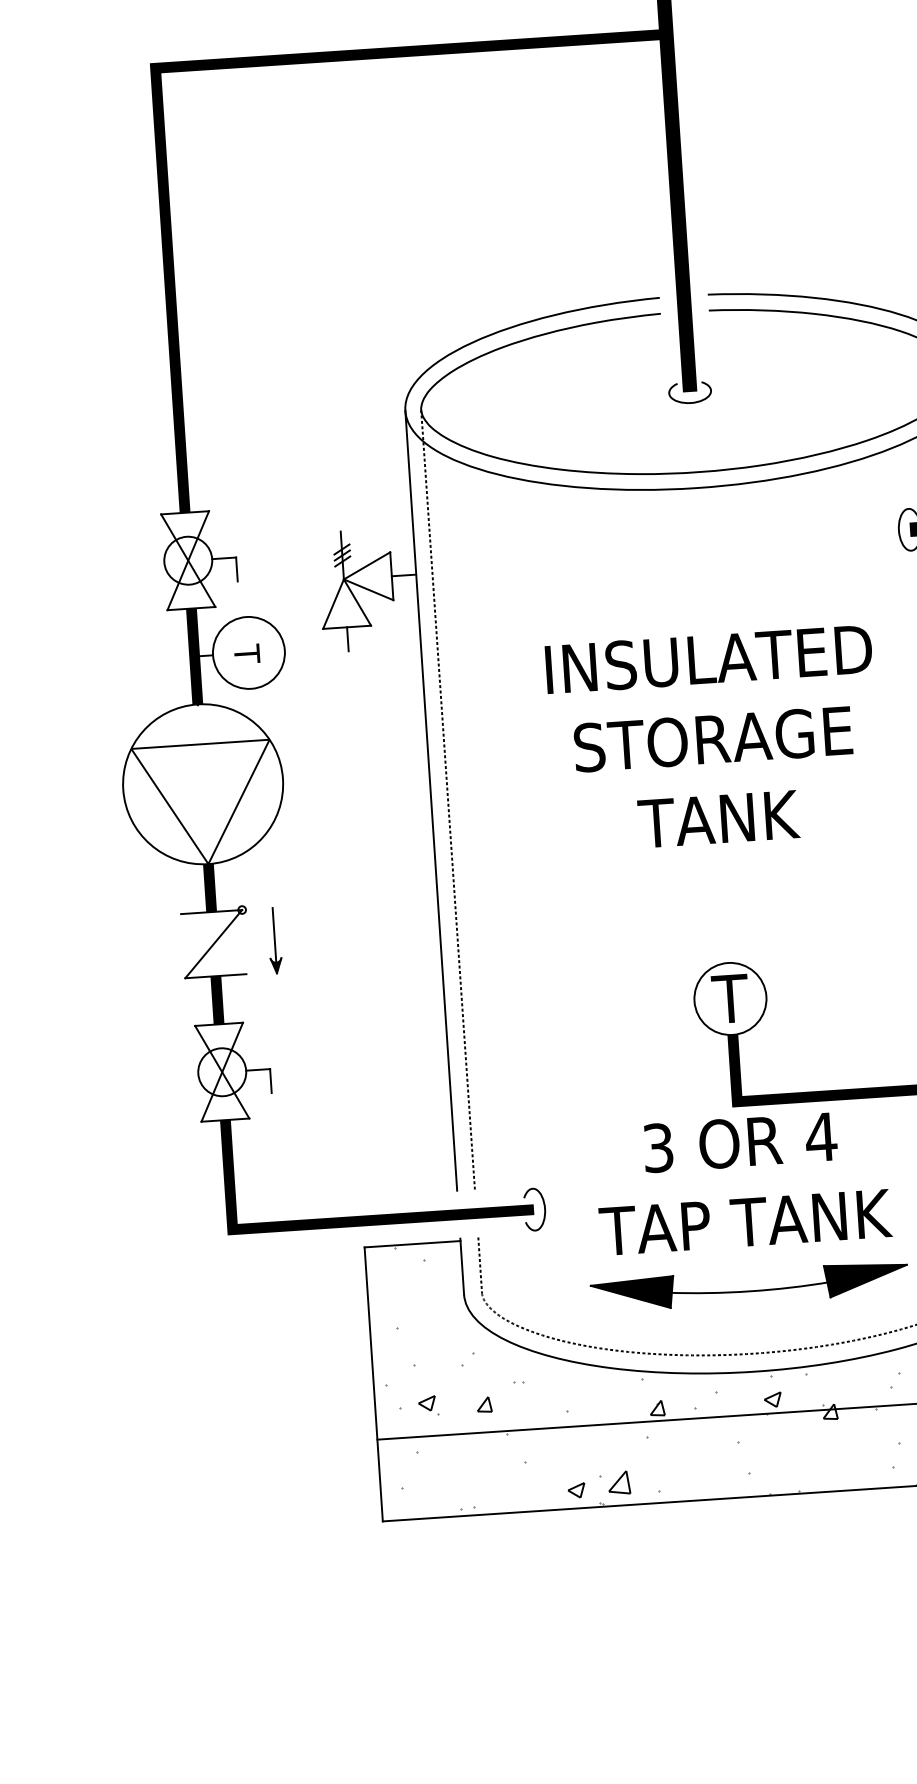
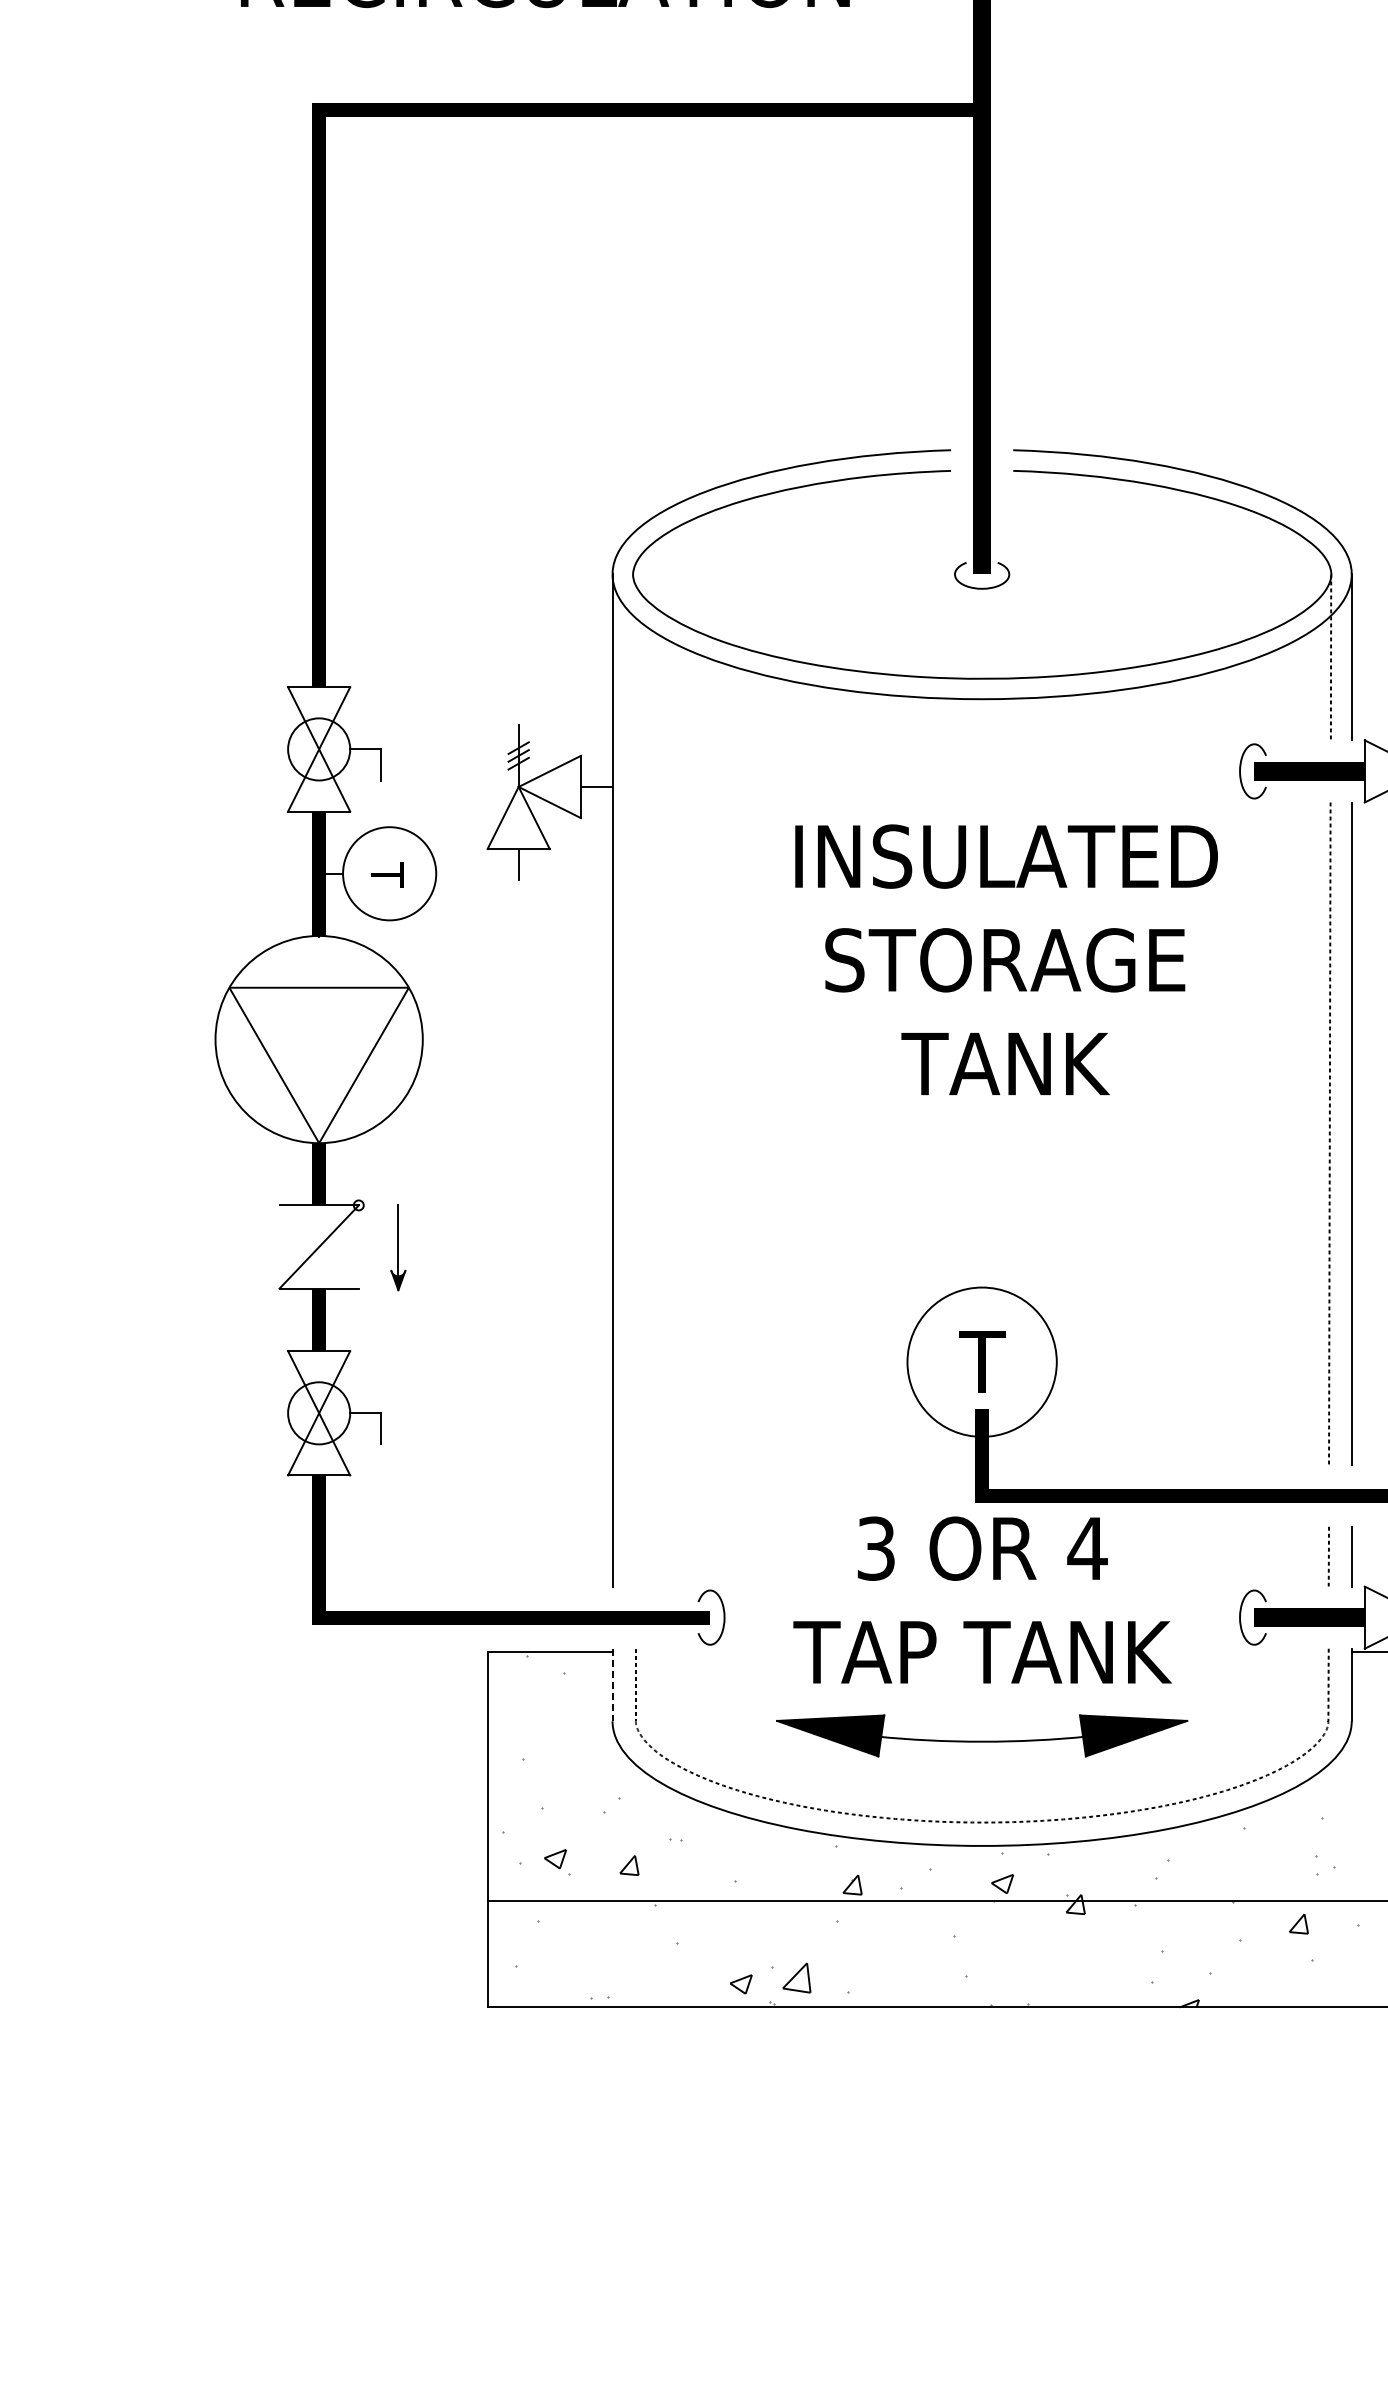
text: (714, 738) -> (1006, 959), moved
line: (448, 799) -> (634, 1080), removed
circle: (729, 998) -> (981, 1361), size x1.6
line: (462, 1266) -> (612, 1685), solid -> dashed

